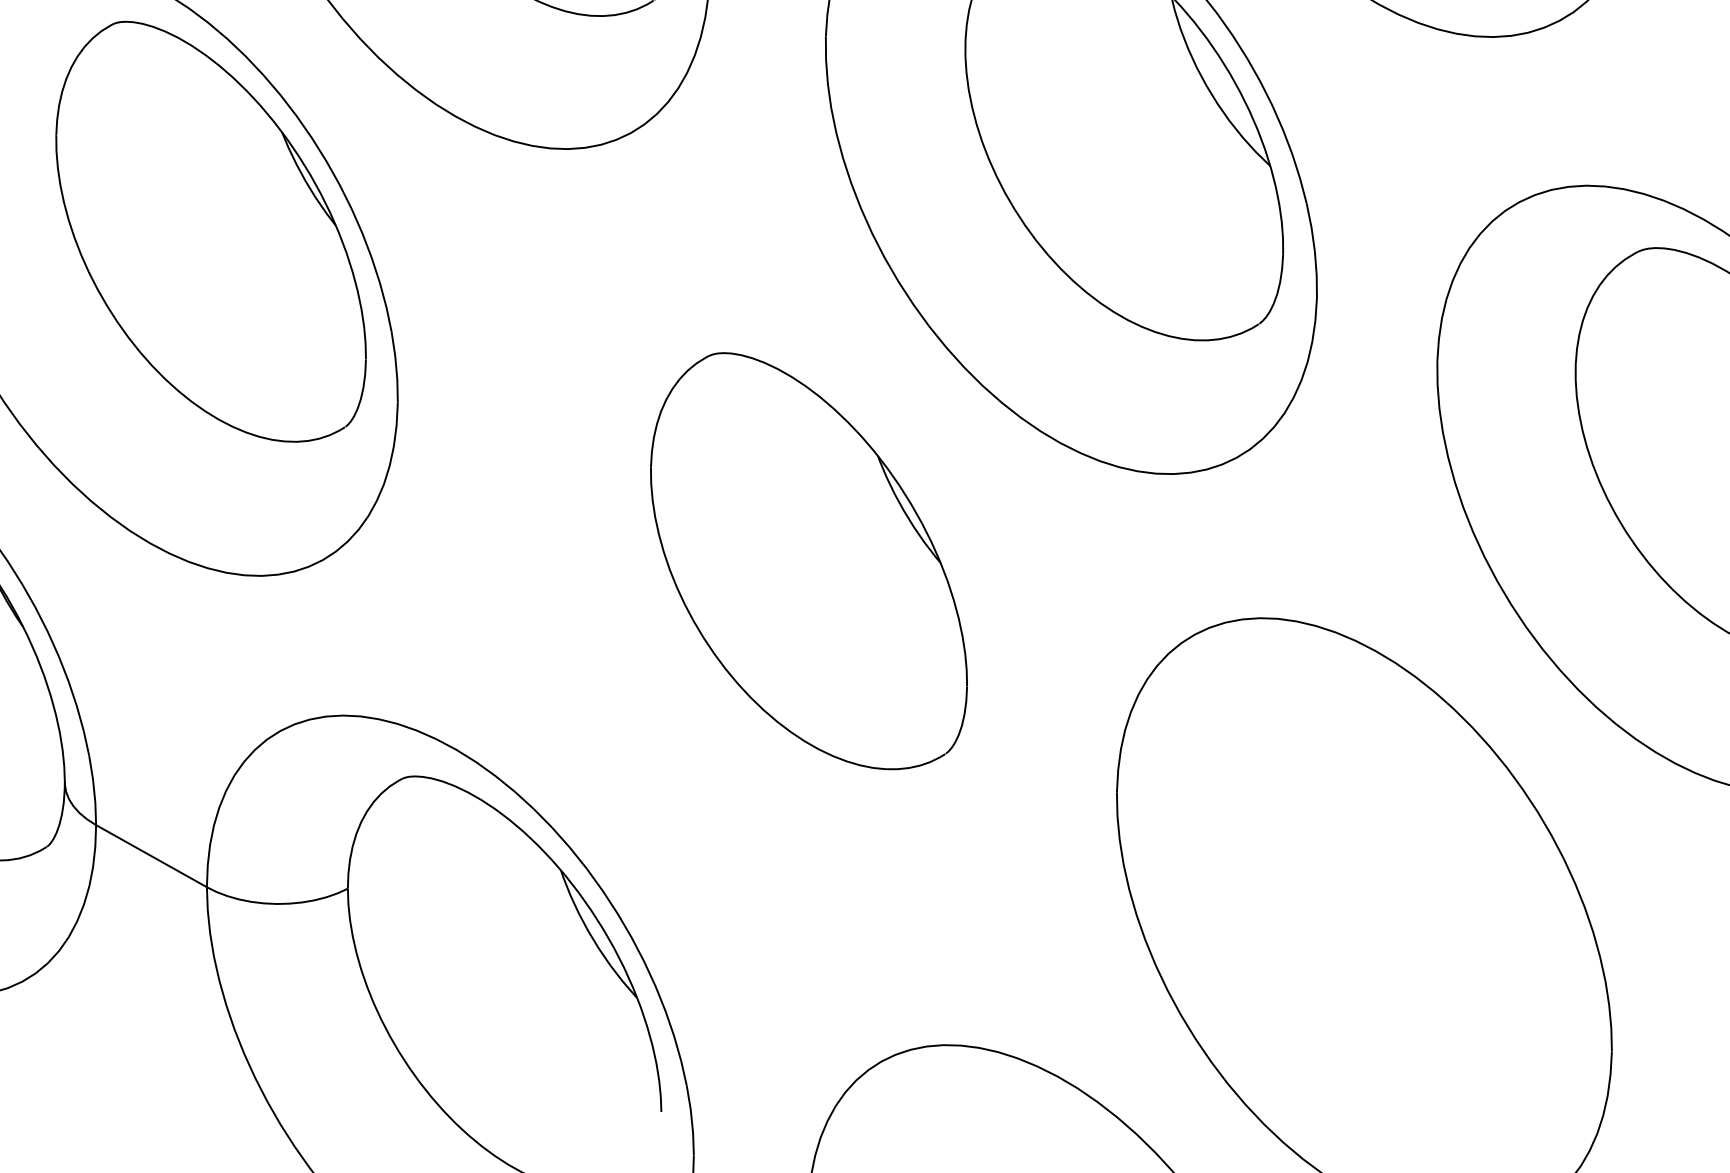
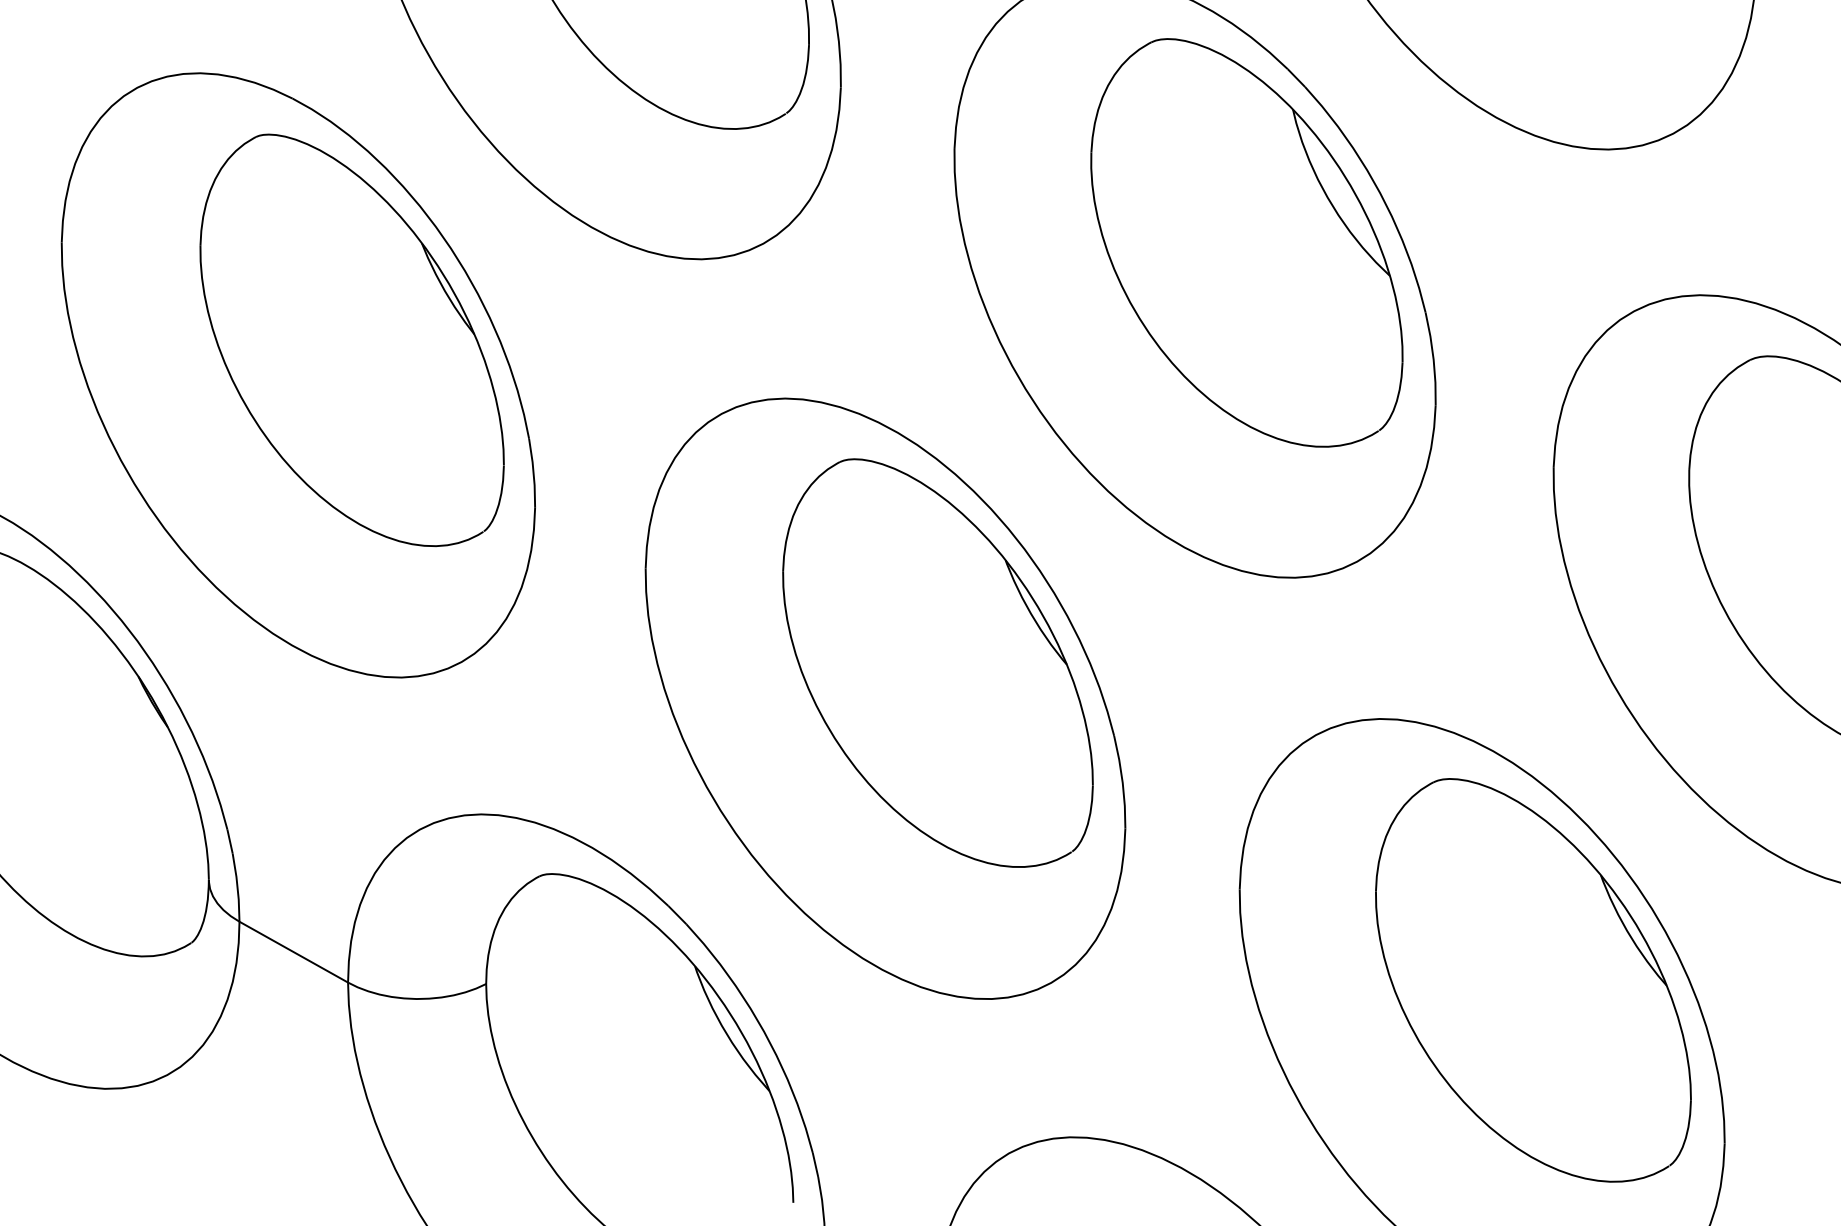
part: (755, 597) -> (885, 698), added
part: (1416, 885) -> (1533, 980), added

